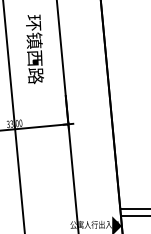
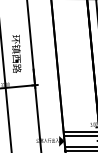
text: (34, 48) -> (16, 53), moved

